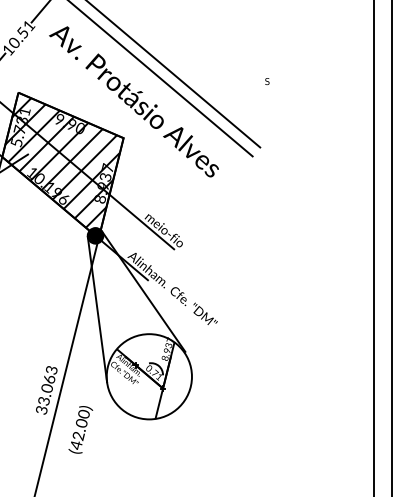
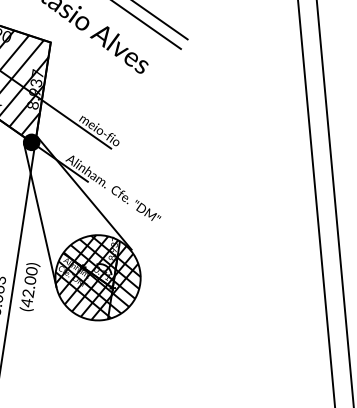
hatch: (148, 376) -> (97, 277), added
text: (80, 429) -> (29, 286), moved

